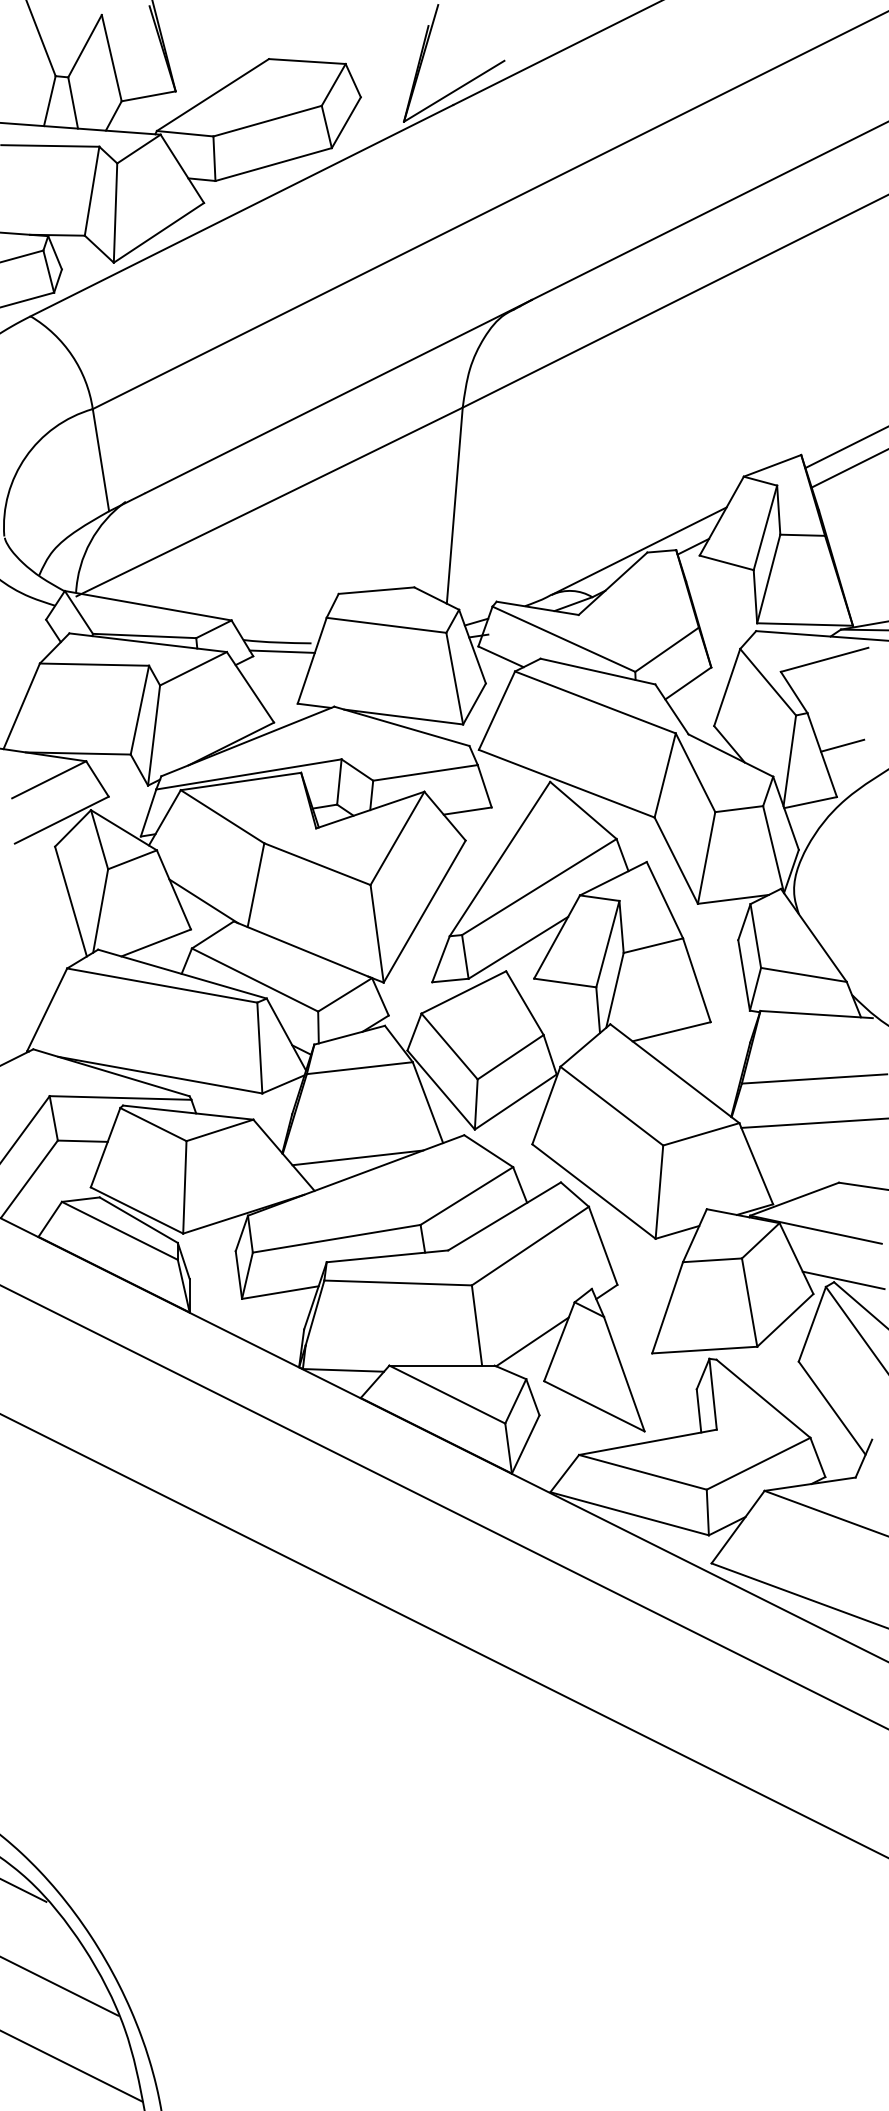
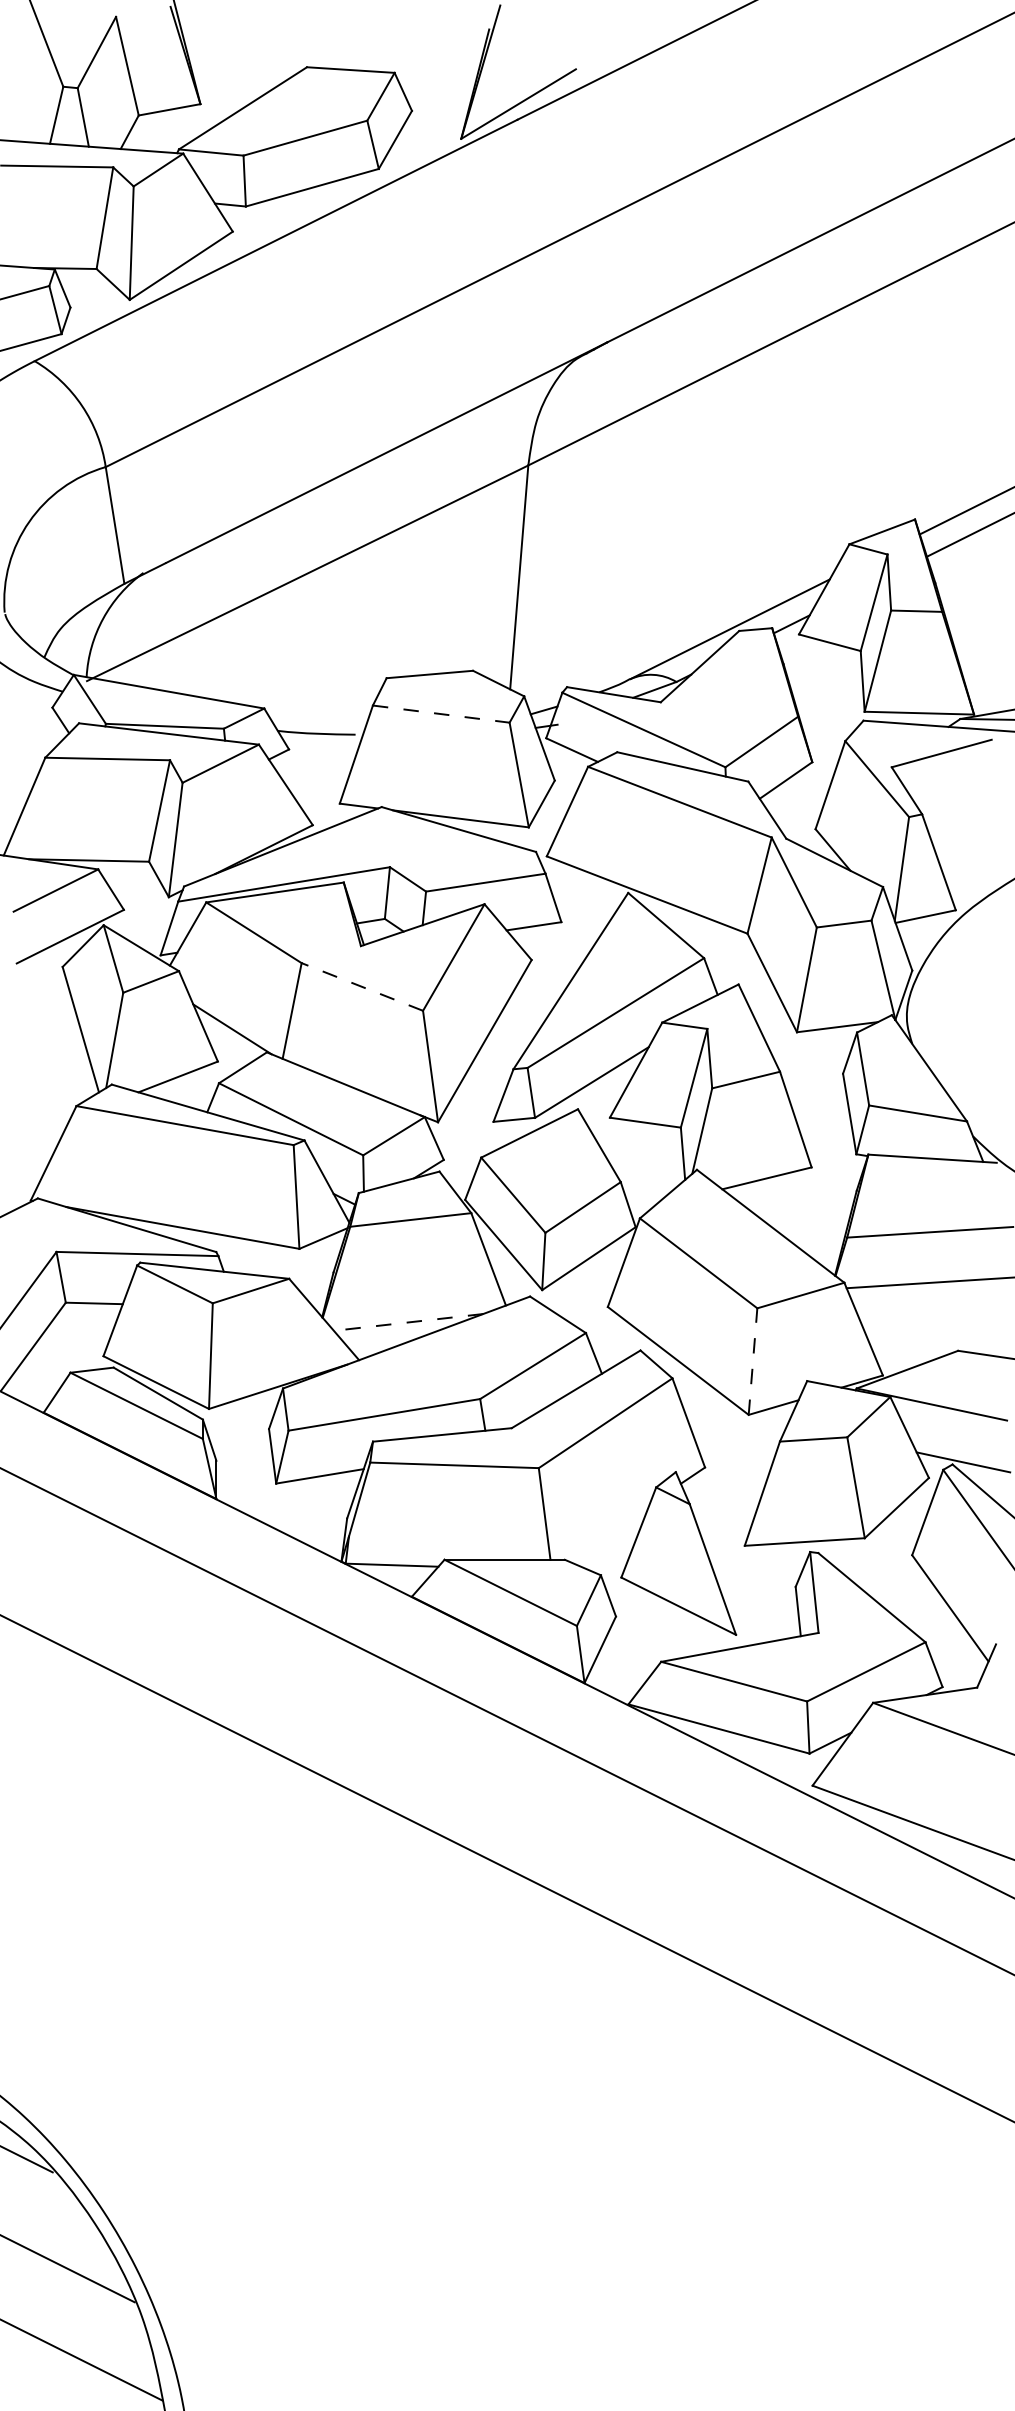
line: (386, 625) -> (441, 714), solid -> dashed
line: (282, 651) -> (322, 743), removed
line: (841, 745) -> (961, 851), removed
line: (316, 863) -> (361, 986), solid -> dashed
line: (357, 1157) -> (408, 1322), solid -> dashed
line: (659, 1192) -> (753, 1361), solid -> dashed
line: (532, 1341) -> (607, 1532), removed

